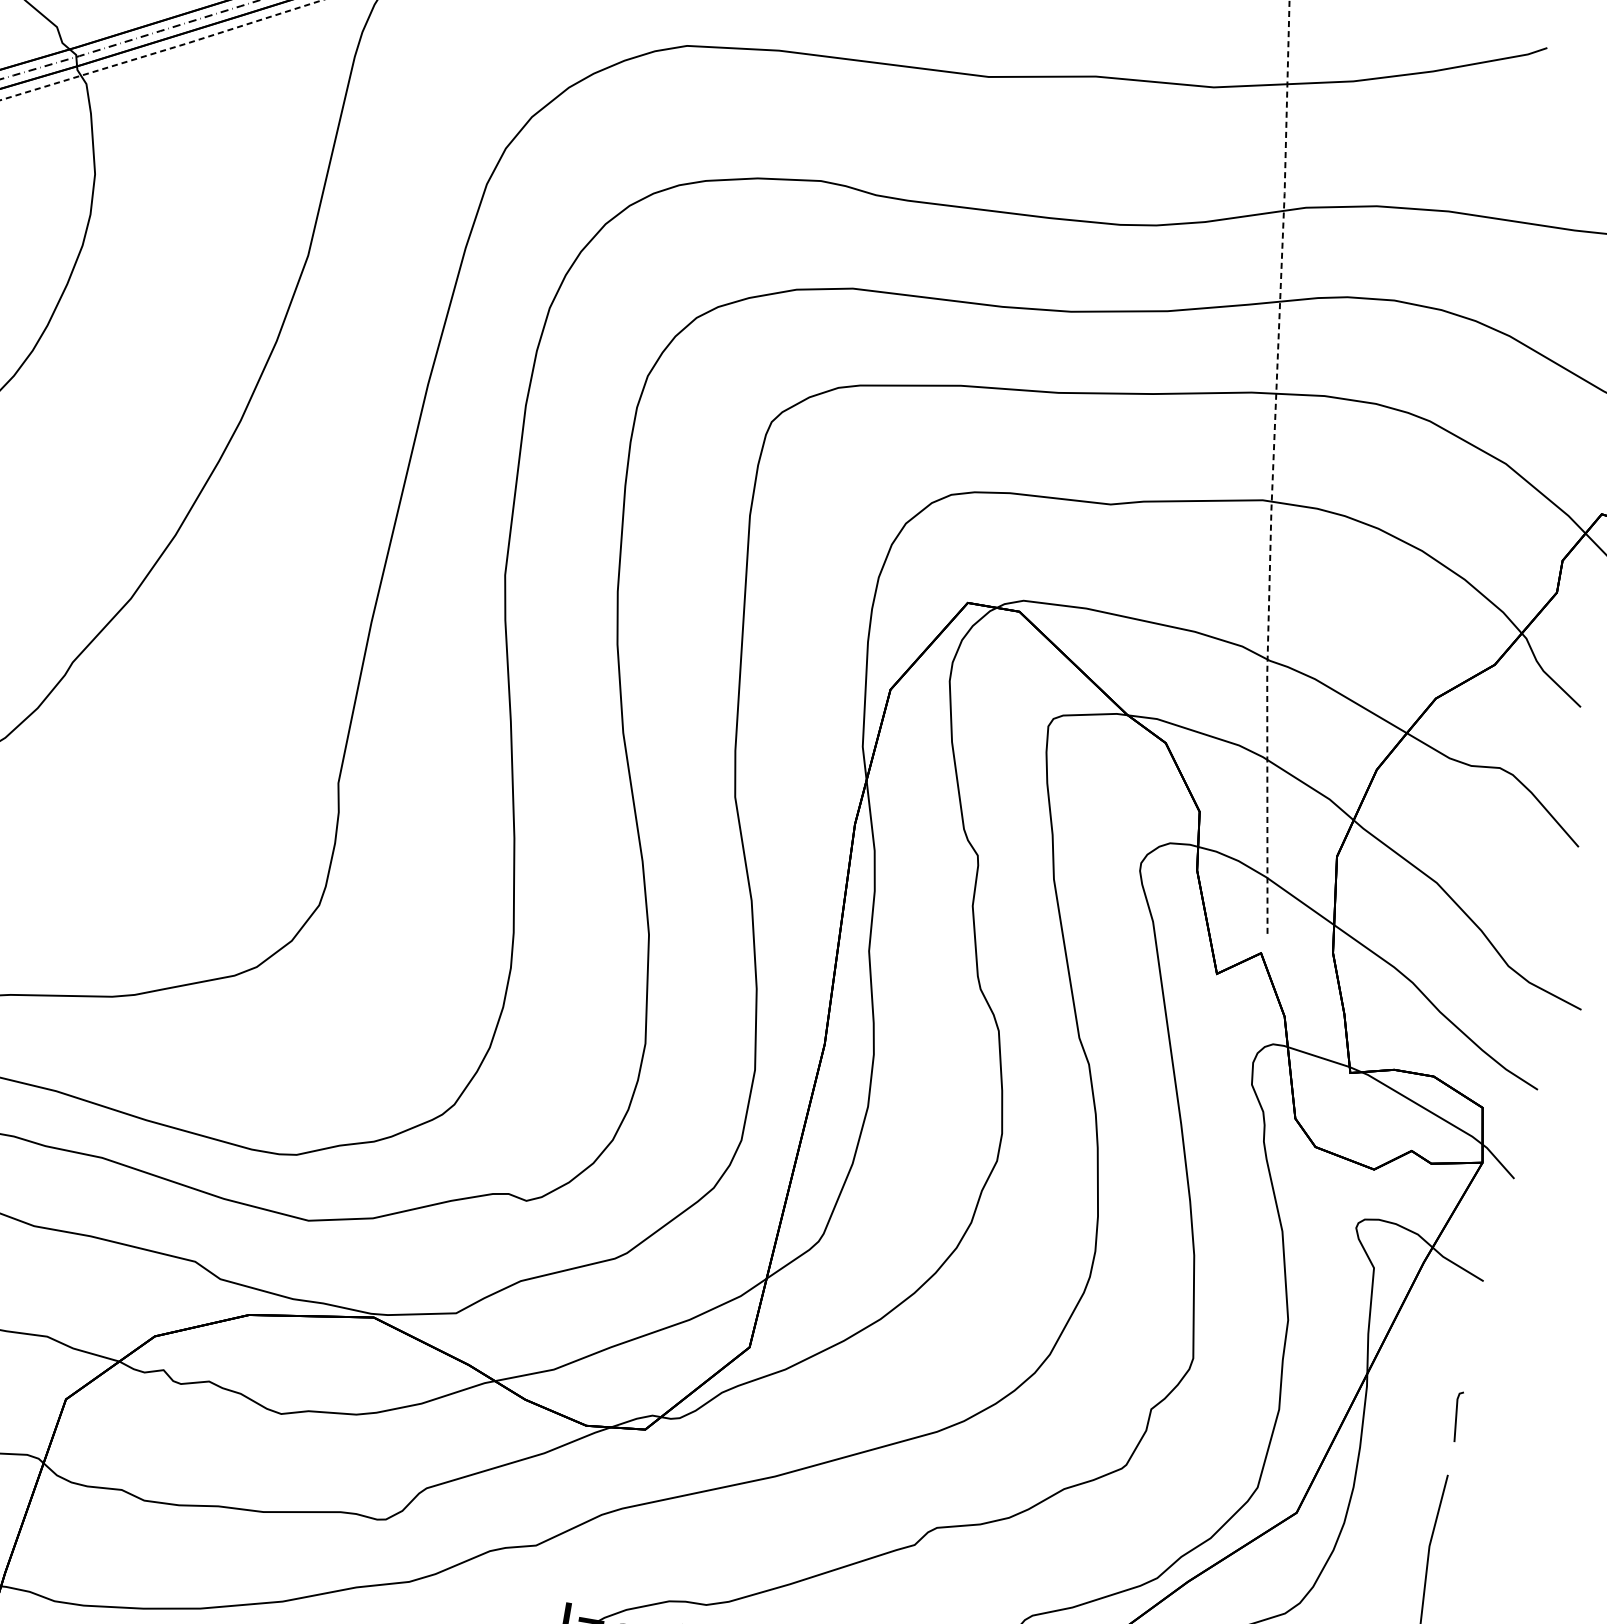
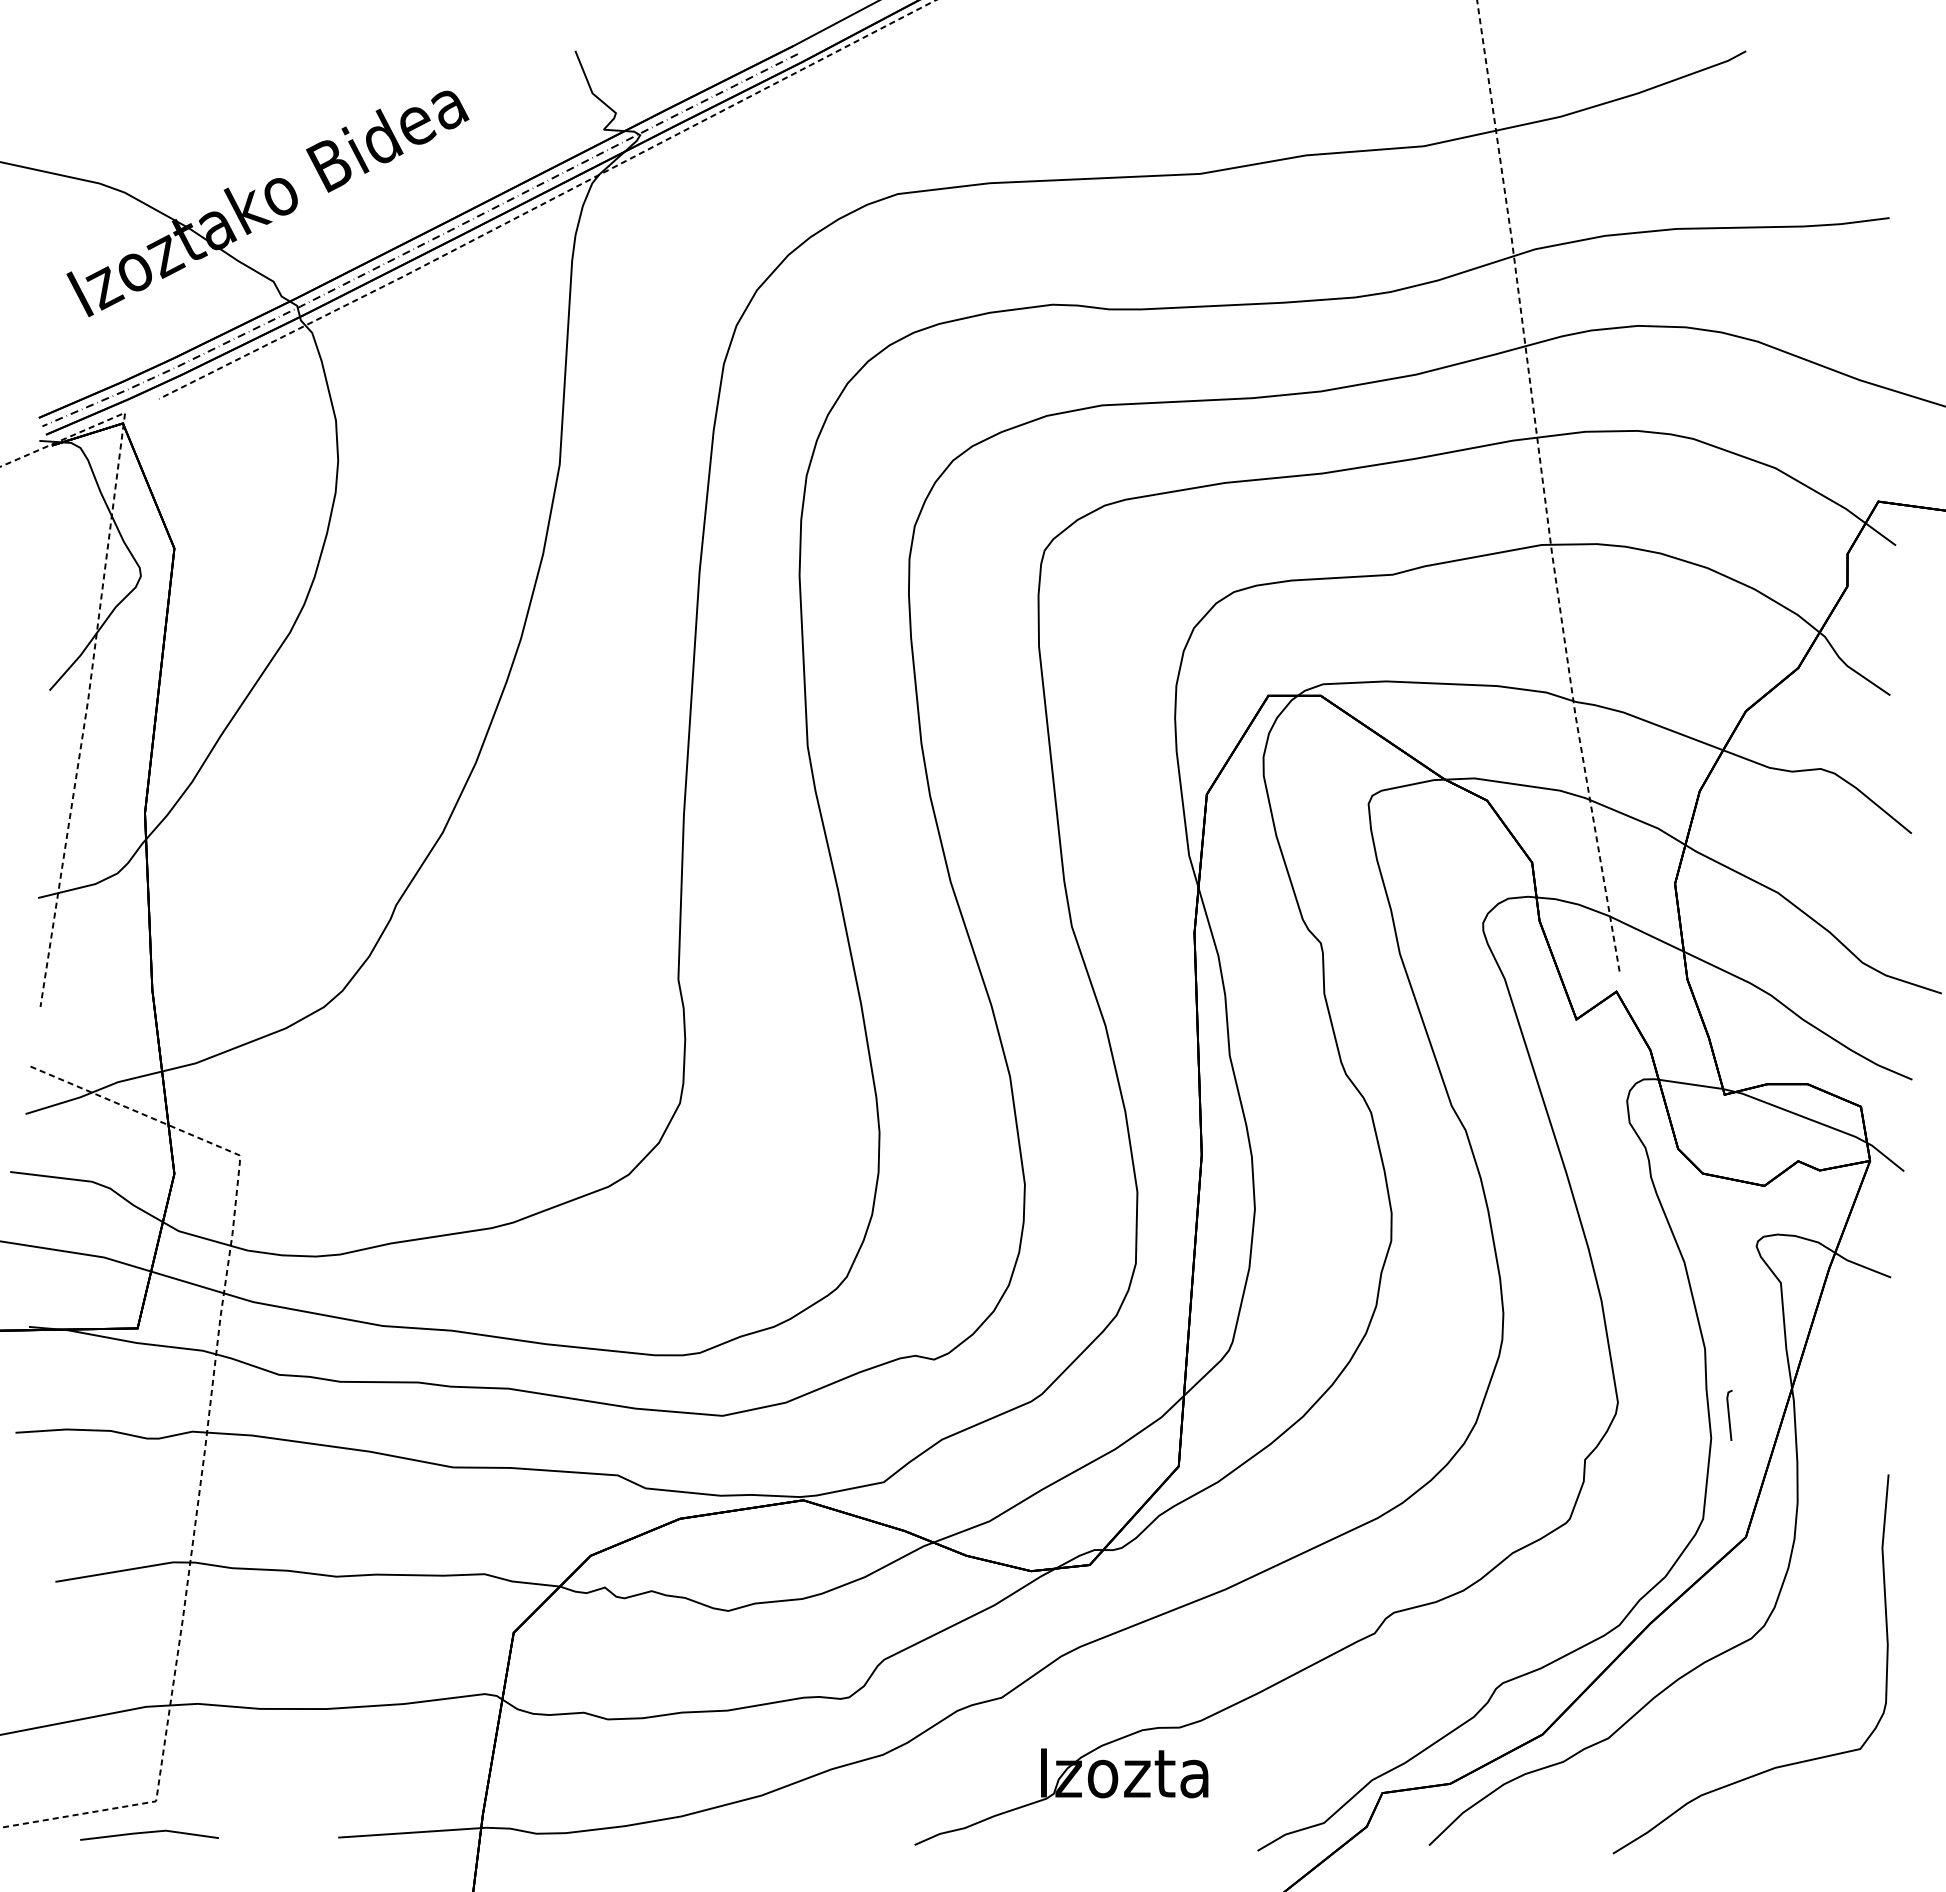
line: (1456, 1415) -> (1729, 1414), moved

